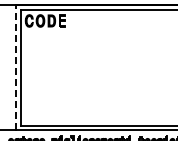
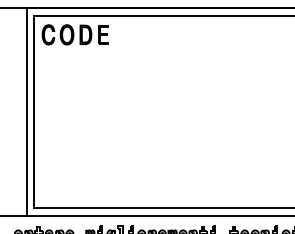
line: (16, 67) -> (27, 112), dashed -> solid

